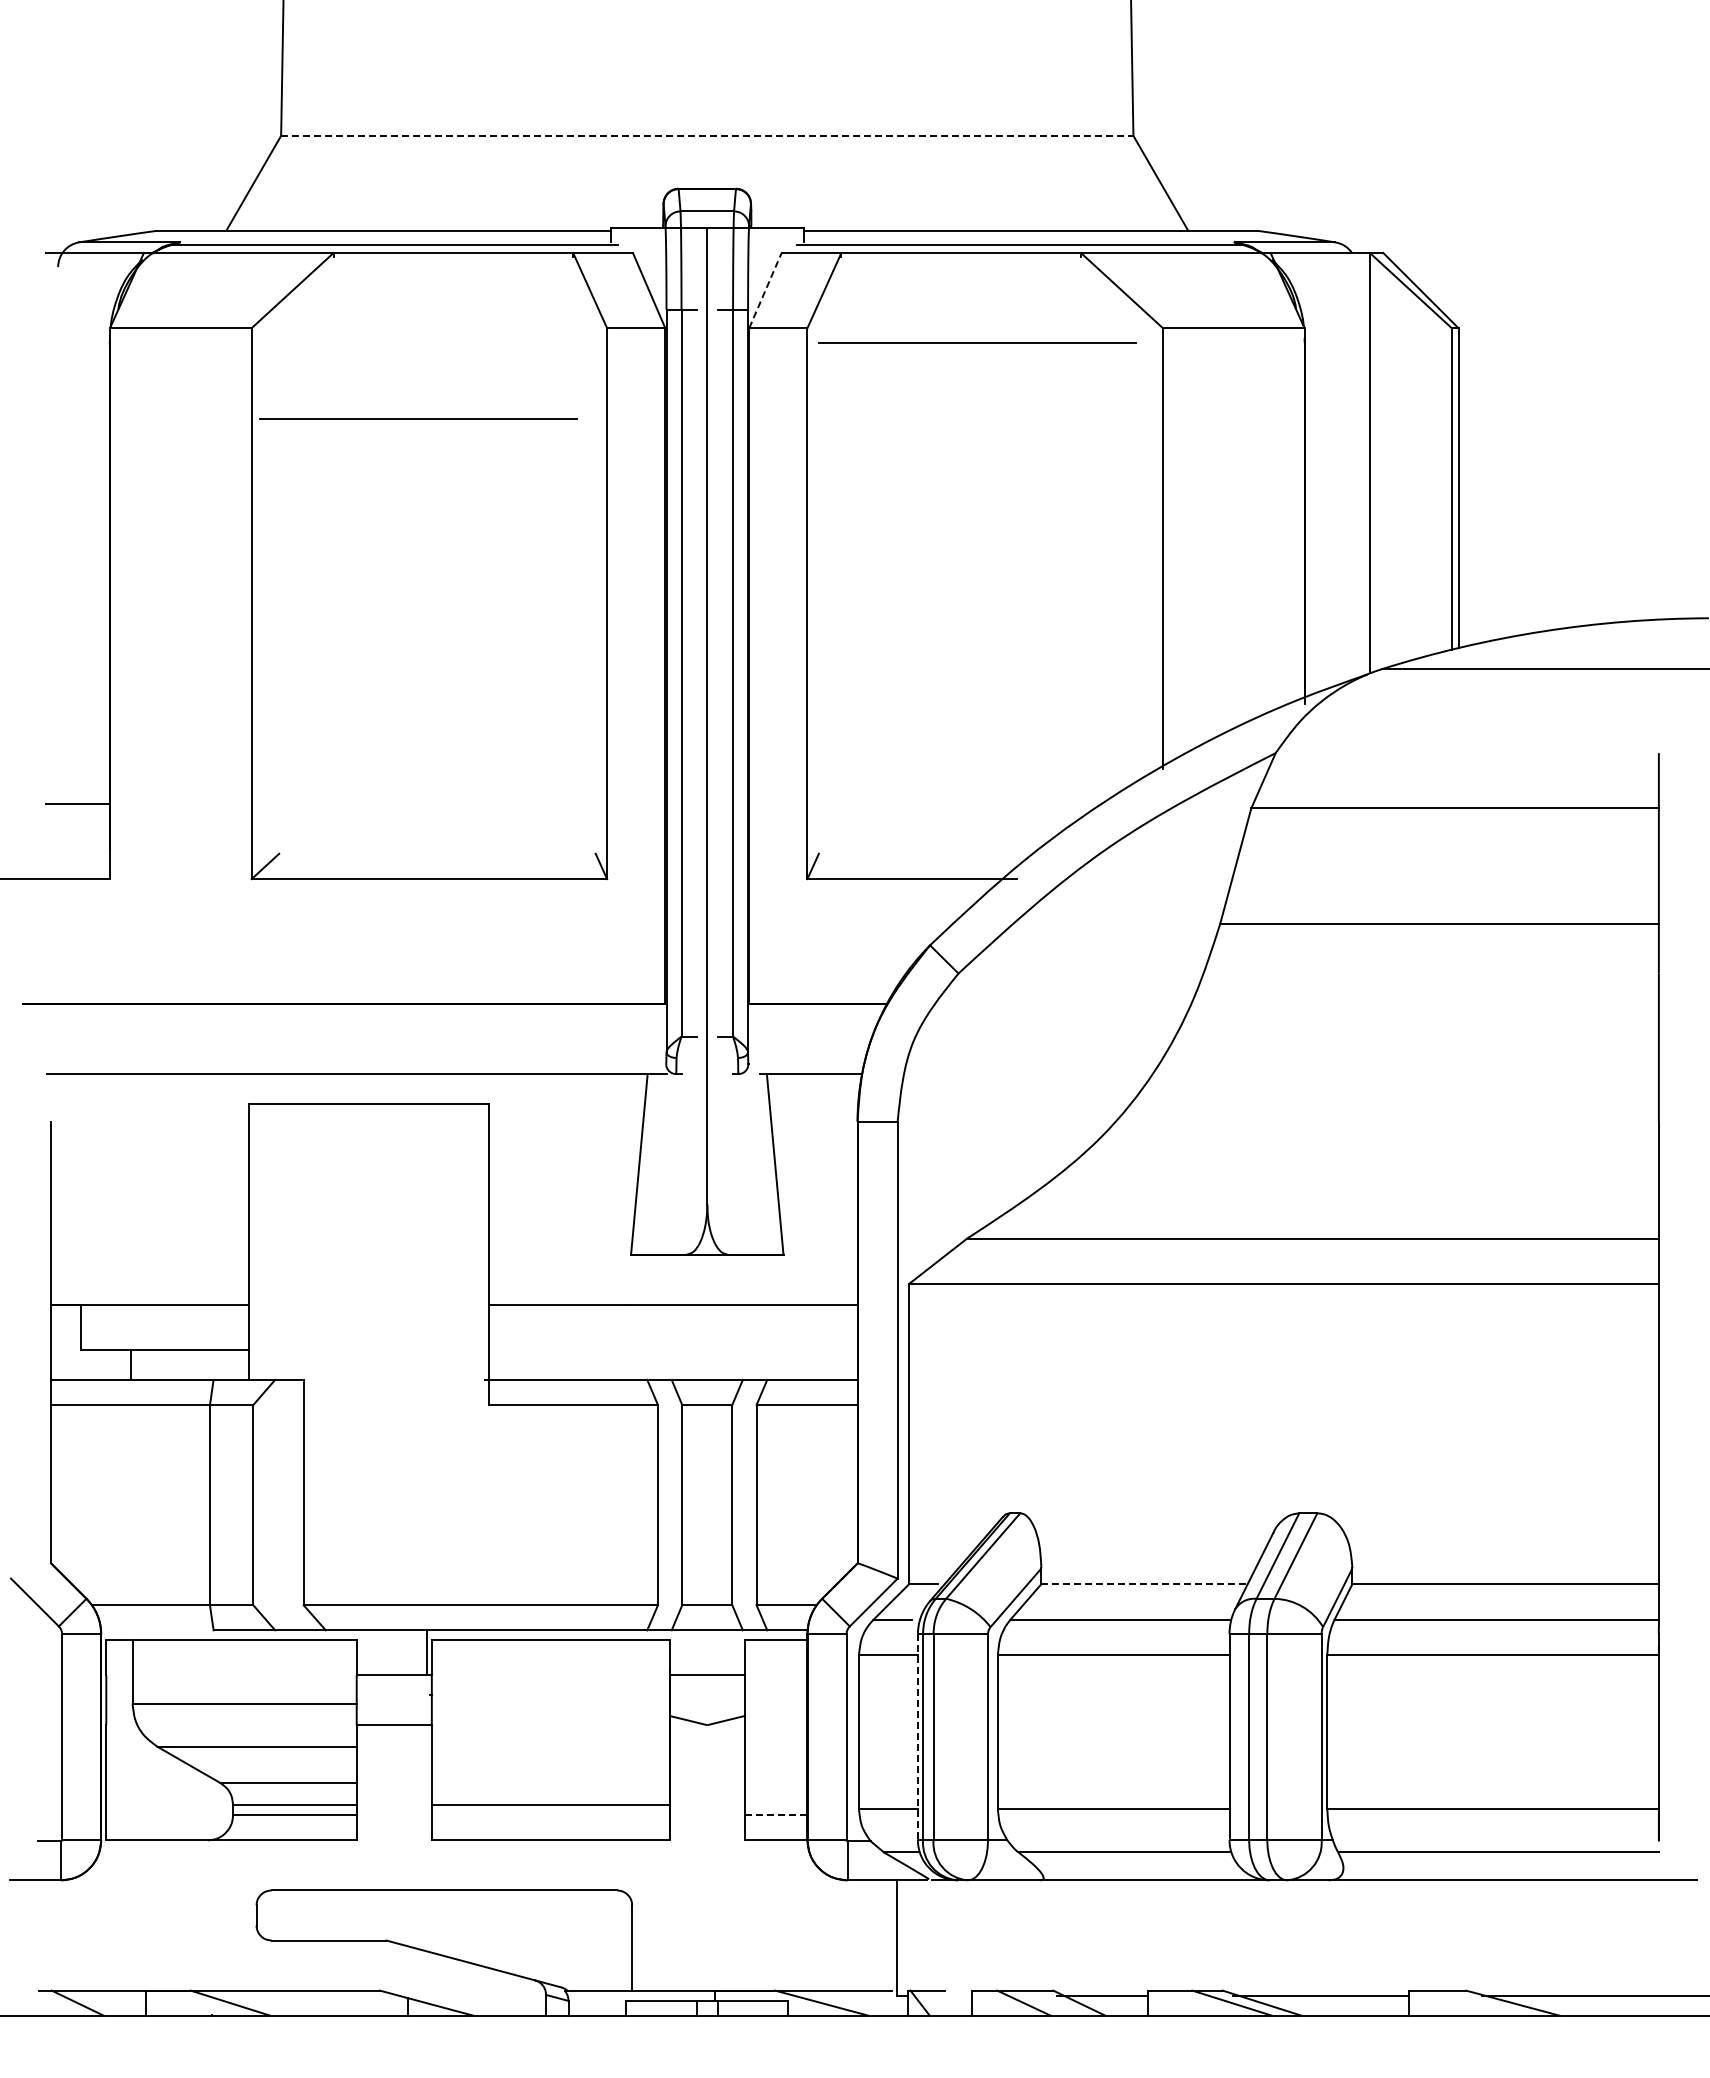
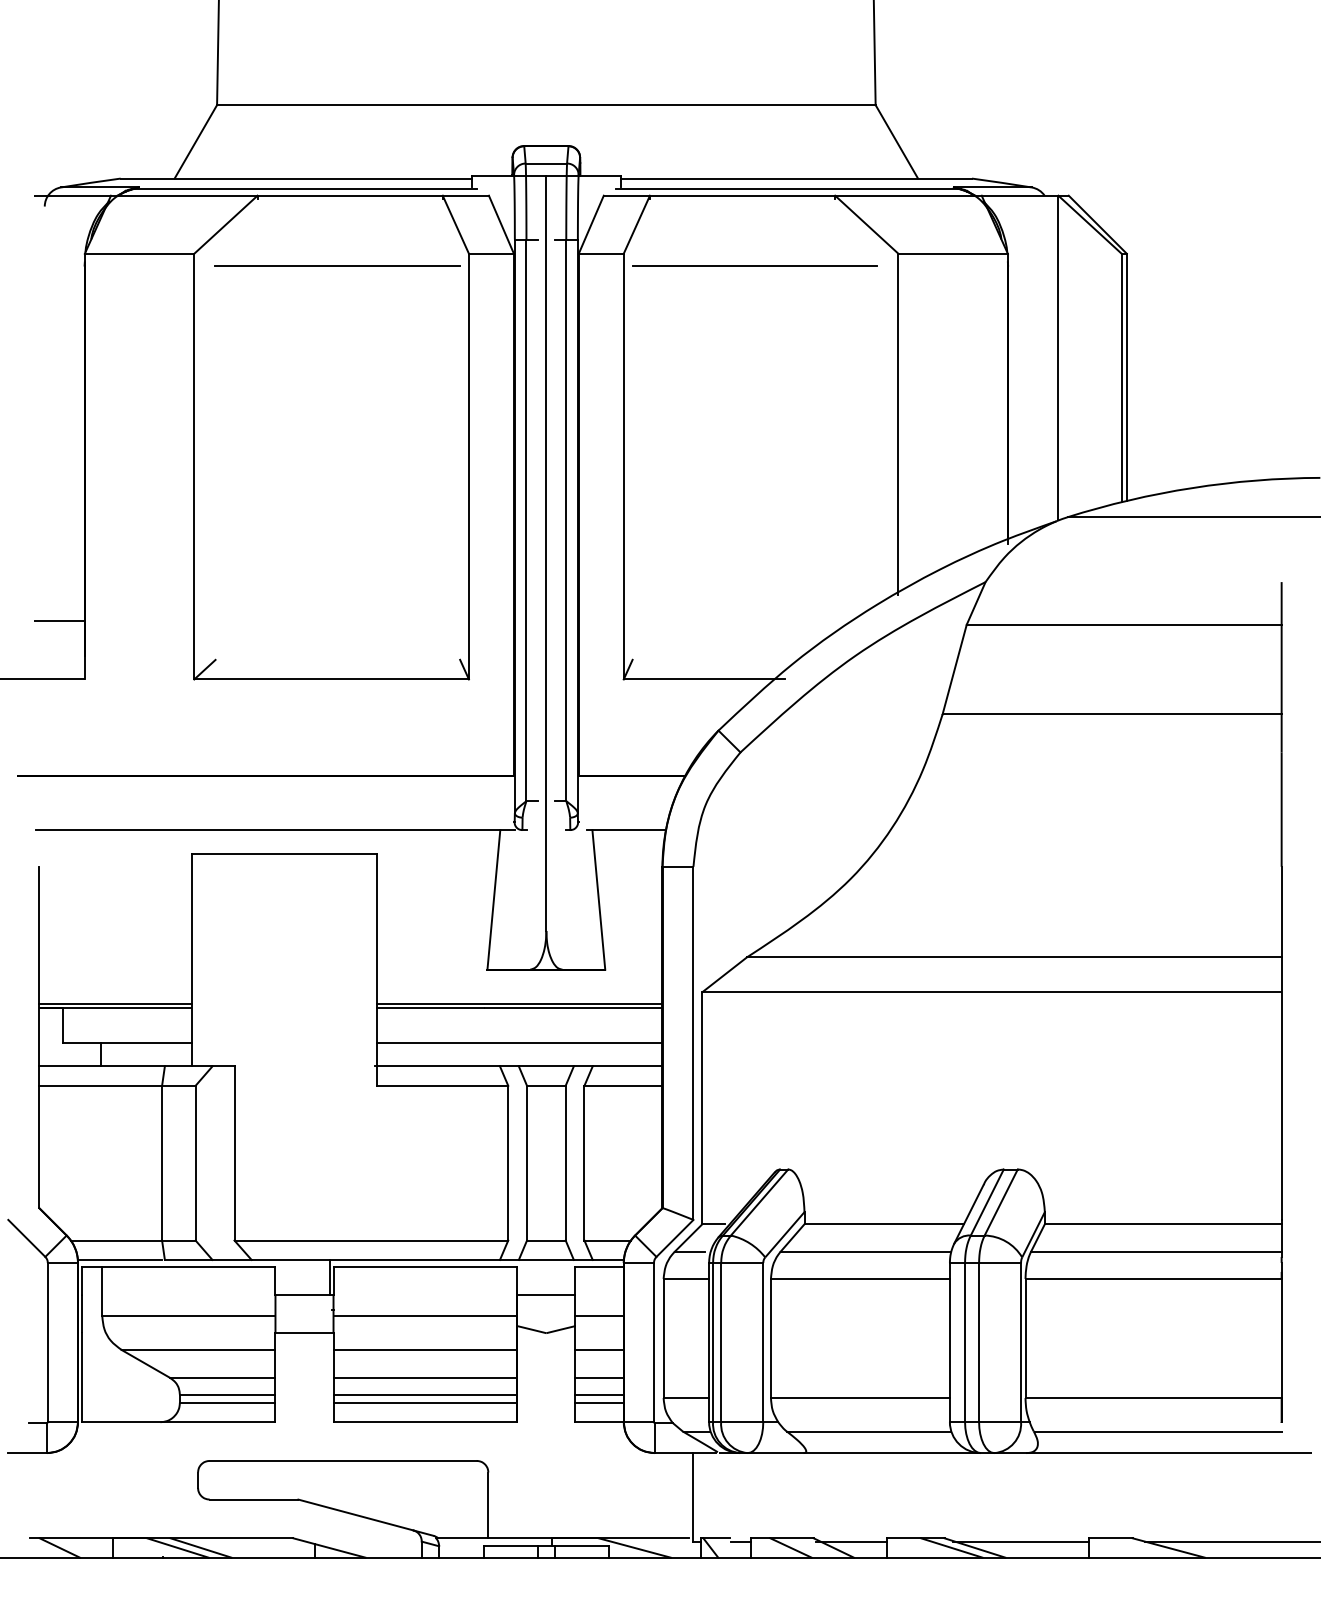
line: (707, 135) -> (546, 104), dashed -> solid
line: (765, 290) -> (591, 224), dashed -> solid
line: (418, 418) -> (337, 264), moved
line: (150, 1299) -> (116, 1004), added
line: (672, 1299) -> (519, 1004), added
line: (672, 1349) -> (519, 1042), added
line: (1144, 1584) -> (884, 1224), dashed -> solid
line: (155, 1630) -> (119, 1260), added
line: (550, 1703) -> (425, 1316), added
line: (775, 1703) -> (599, 1316), added
line: (917, 1737) -> (708, 1342), dashed -> solid
line: (550, 1746) -> (425, 1349), added
line: (775, 1746) -> (599, 1349), added
line: (550, 1783) -> (425, 1378), added
line: (775, 1783) -> (599, 1378), added
line: (775, 1804) -> (599, 1394), added
line: (550, 1815) -> (425, 1403), added
line: (776, 1815) -> (599, 1403), dashed -> solid
line: (958, 1995) -> (740, 1542), added
line: (259, 2002) -> (200, 1547), added

